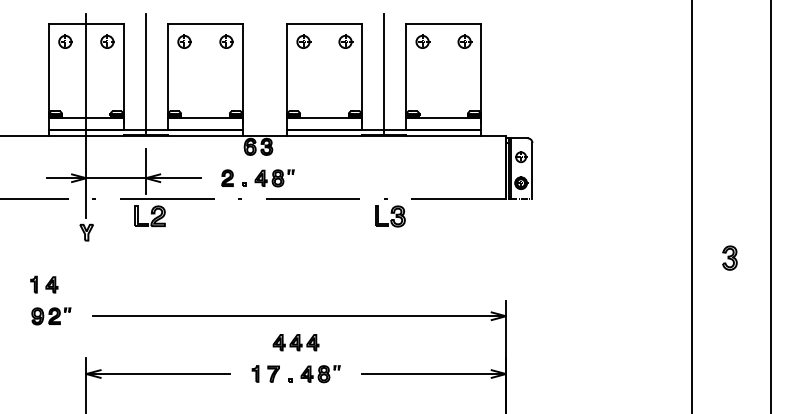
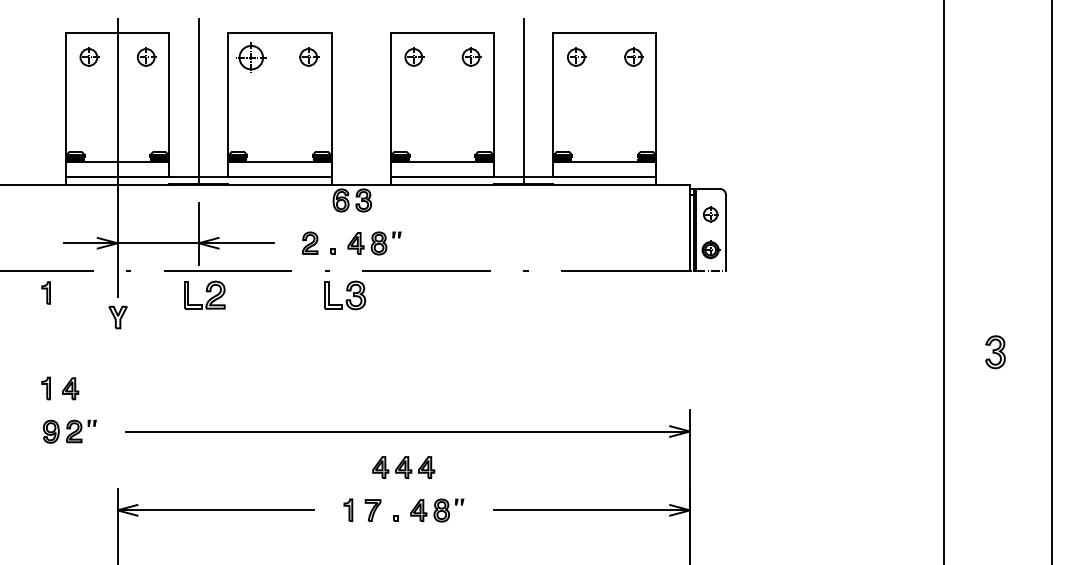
part: (184, 41) -> (251, 56), size x1.4
part: (33, 214) -> (45, 292), added
part: (390, 216) -> (345, 295), moved

